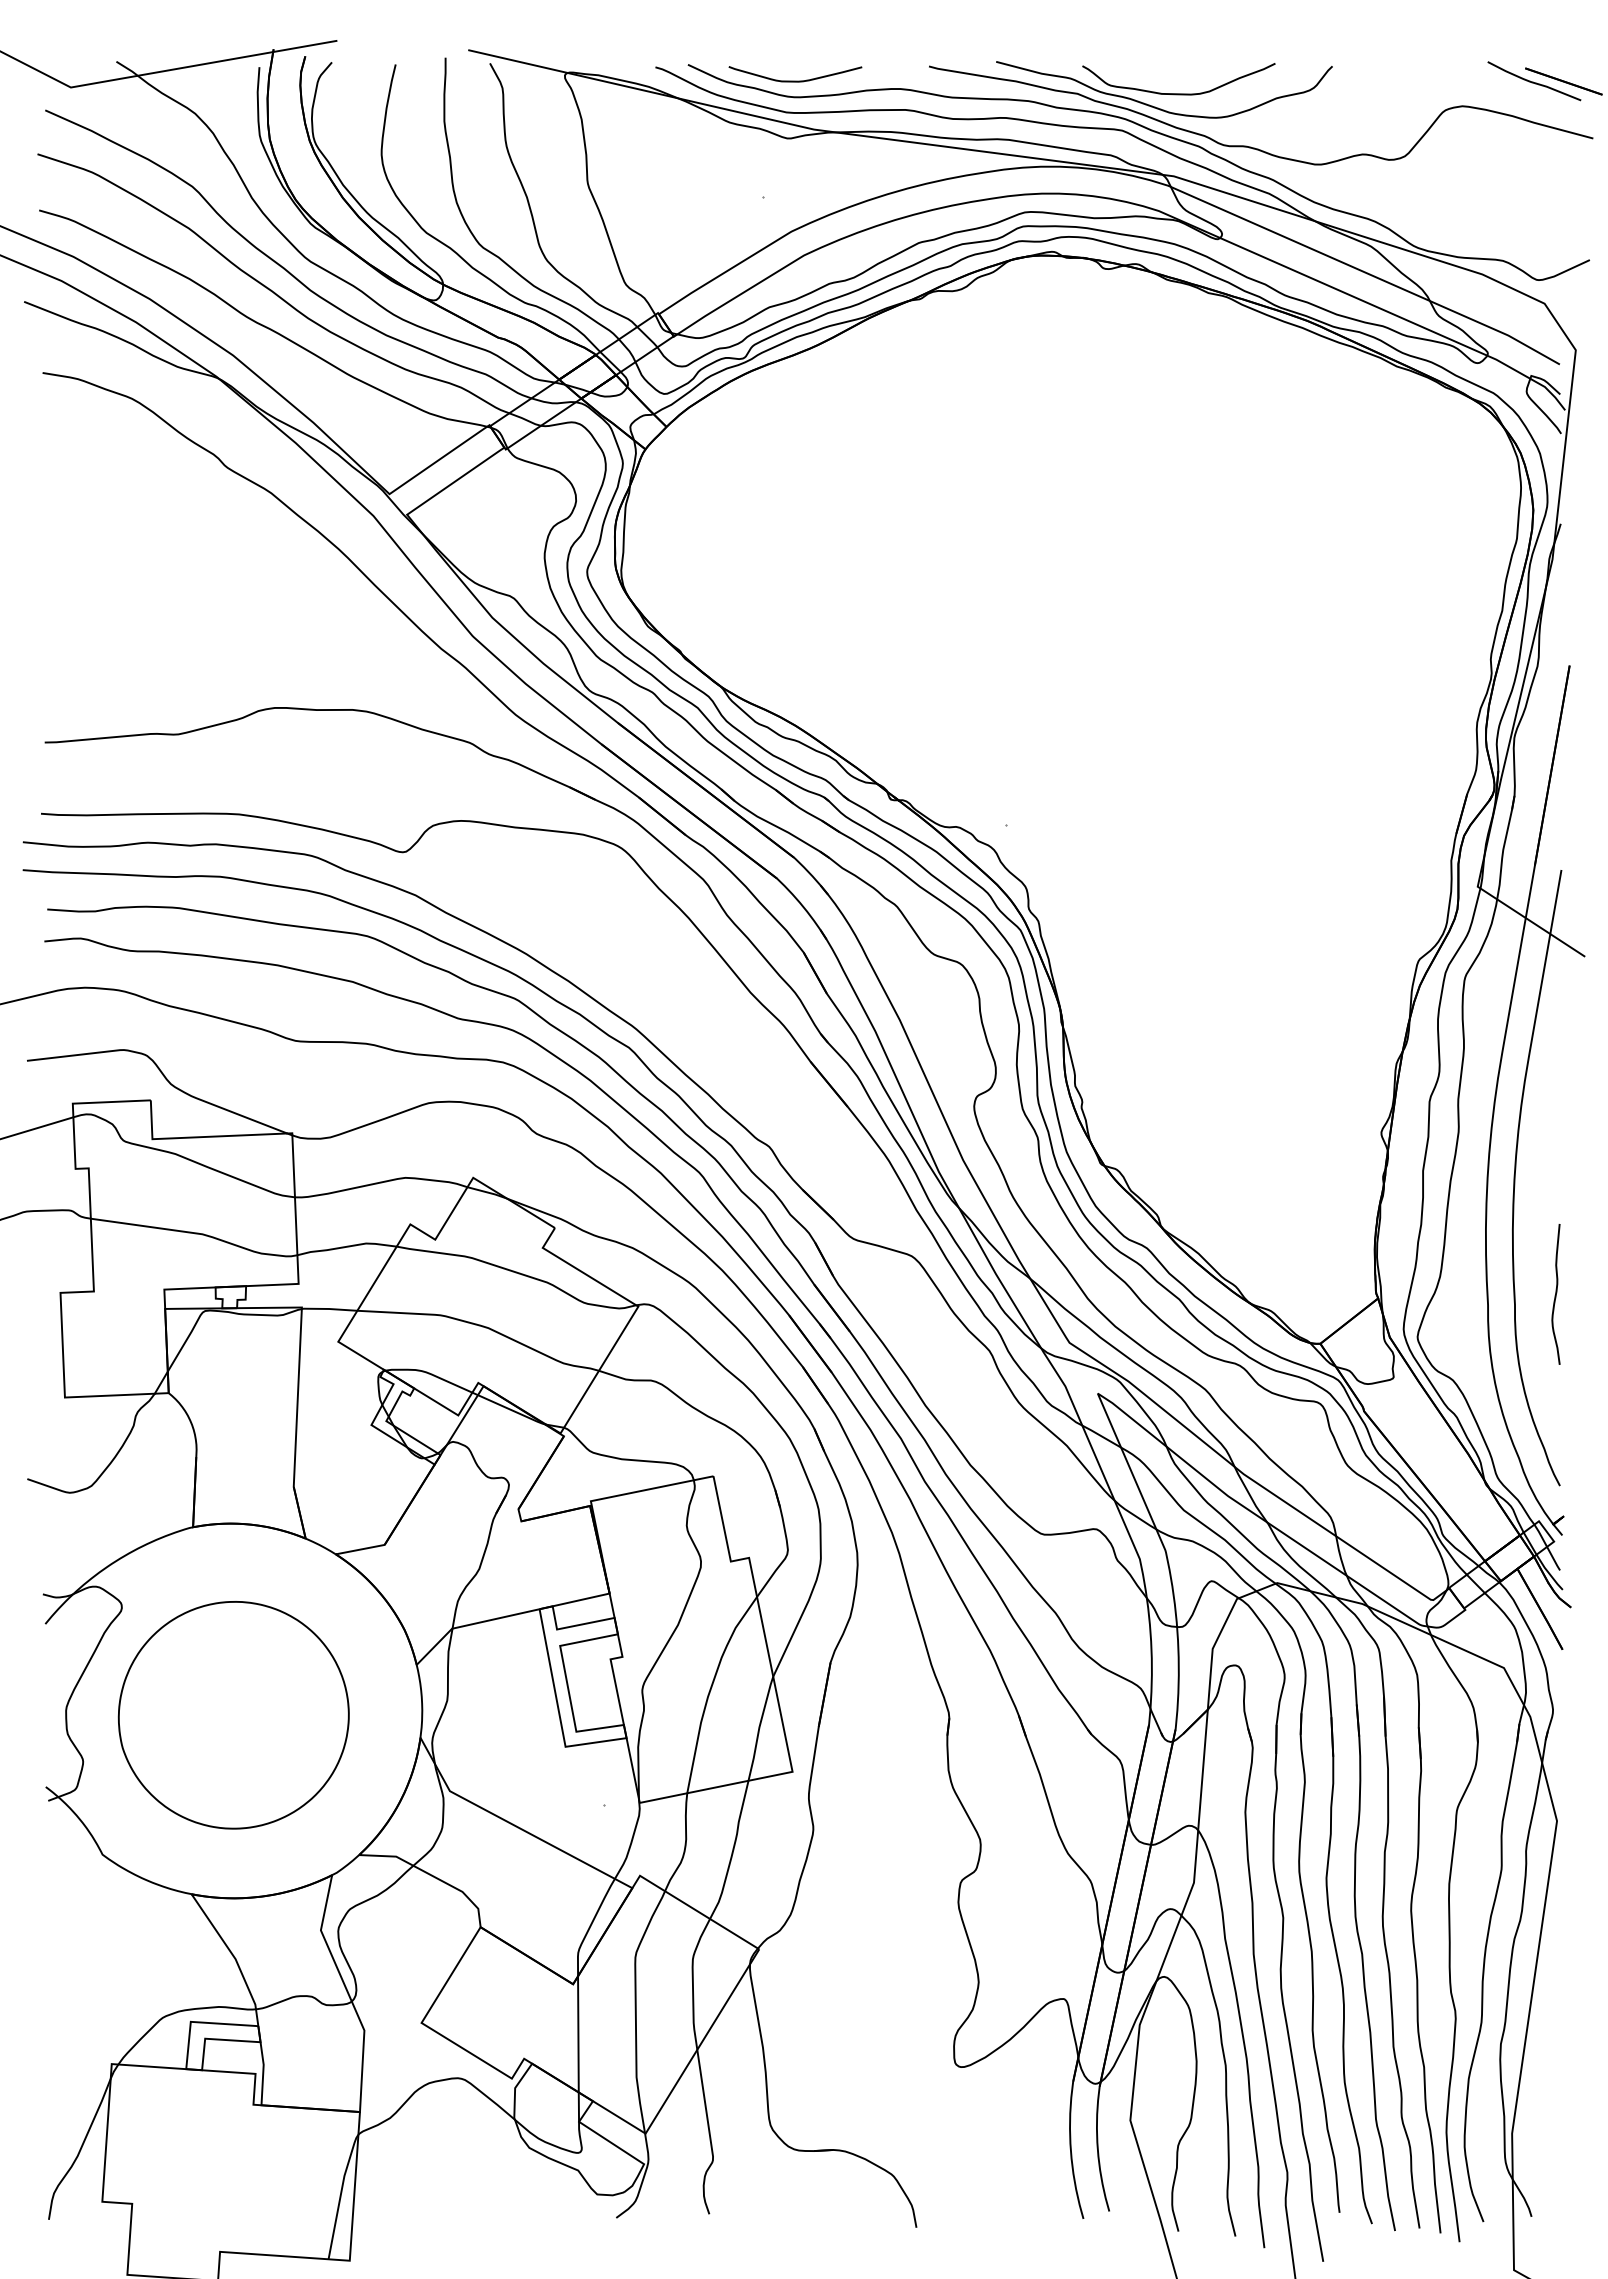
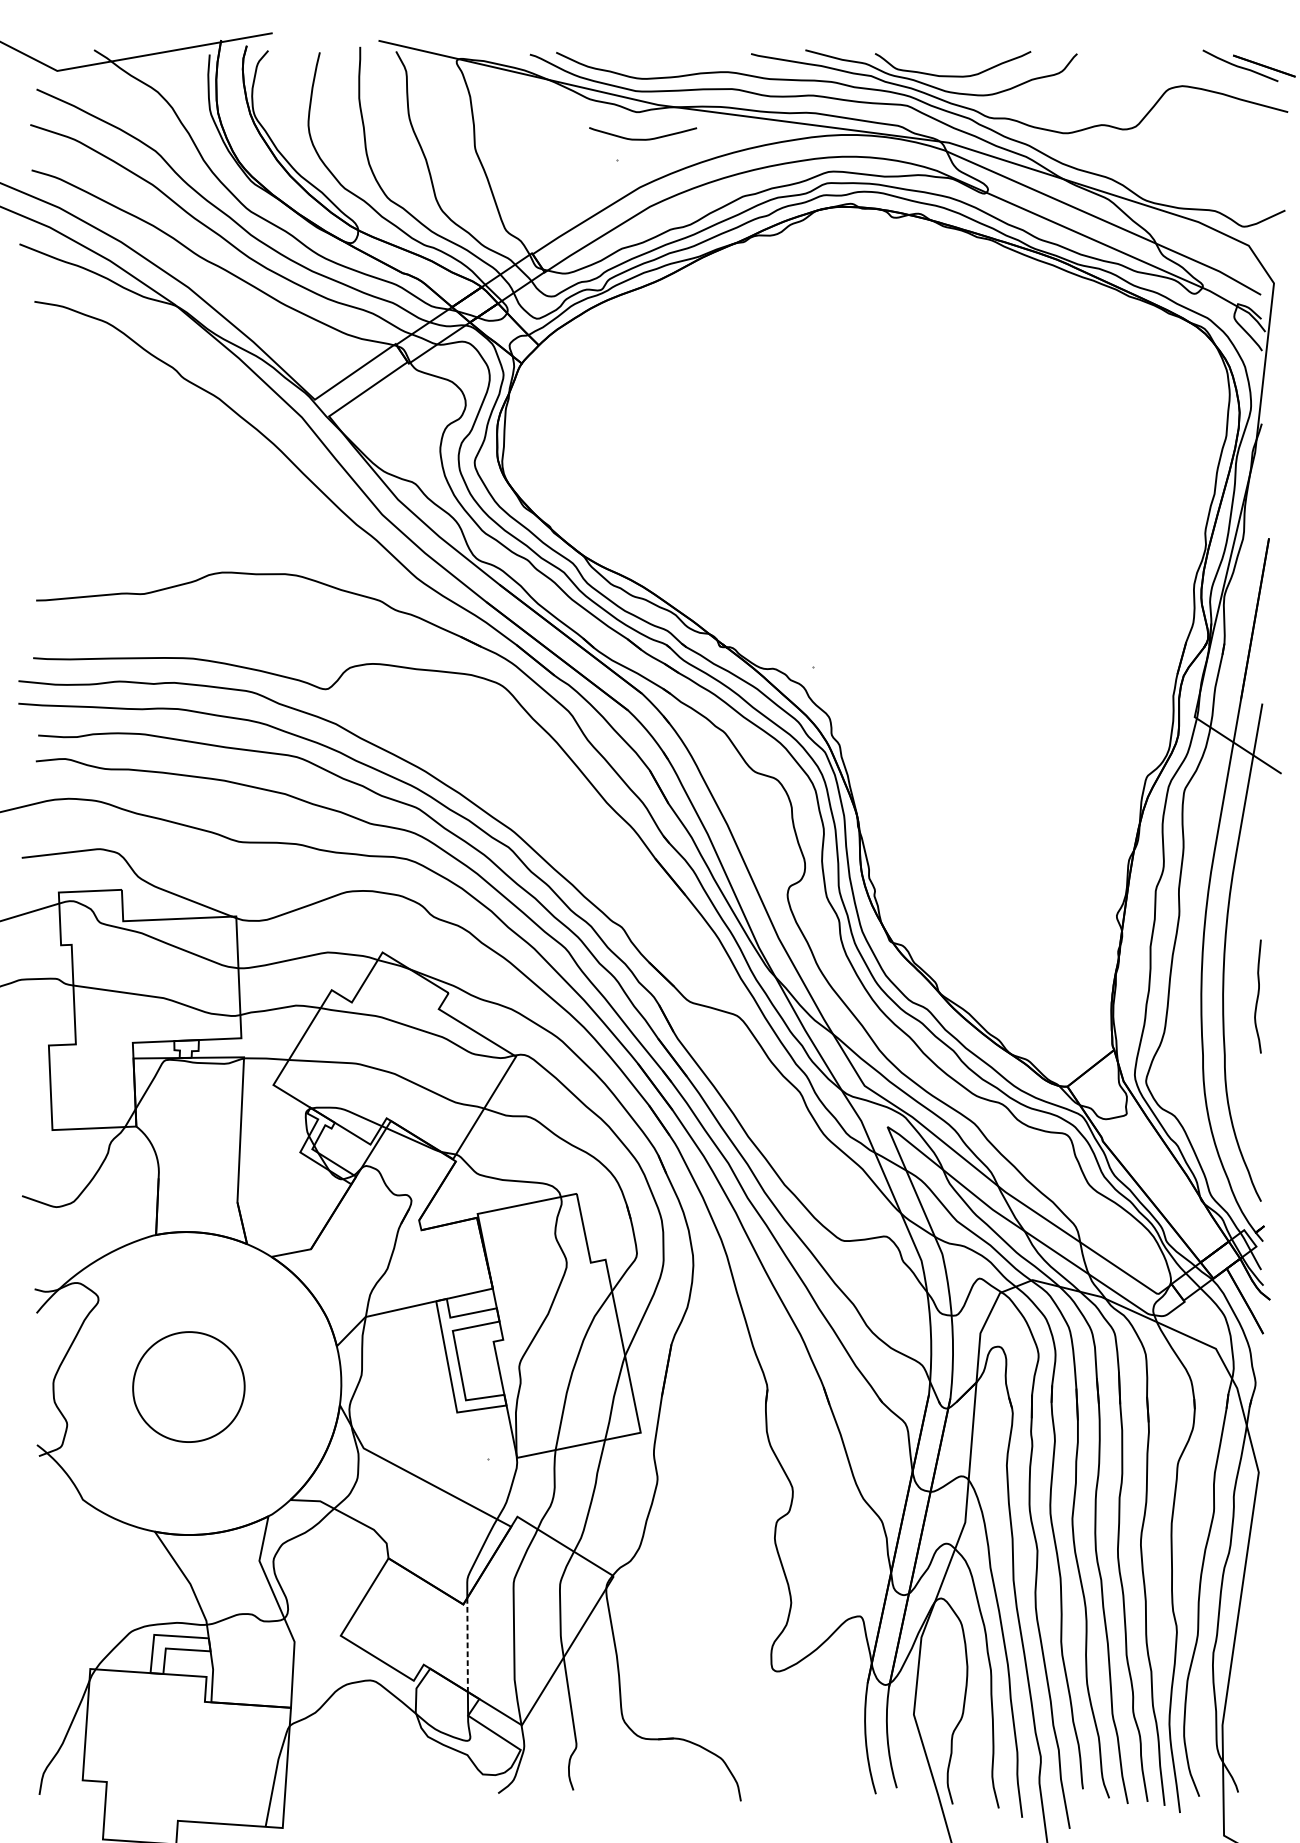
curve: (795, 80) -> (643, 138), moved
curve: (1555, 1294) -> (1257, 996), moved
part: (233, 1715) -> (188, 1387), size x0.6
line: (578, 2034) -> (467, 1645), solid -> dashed

